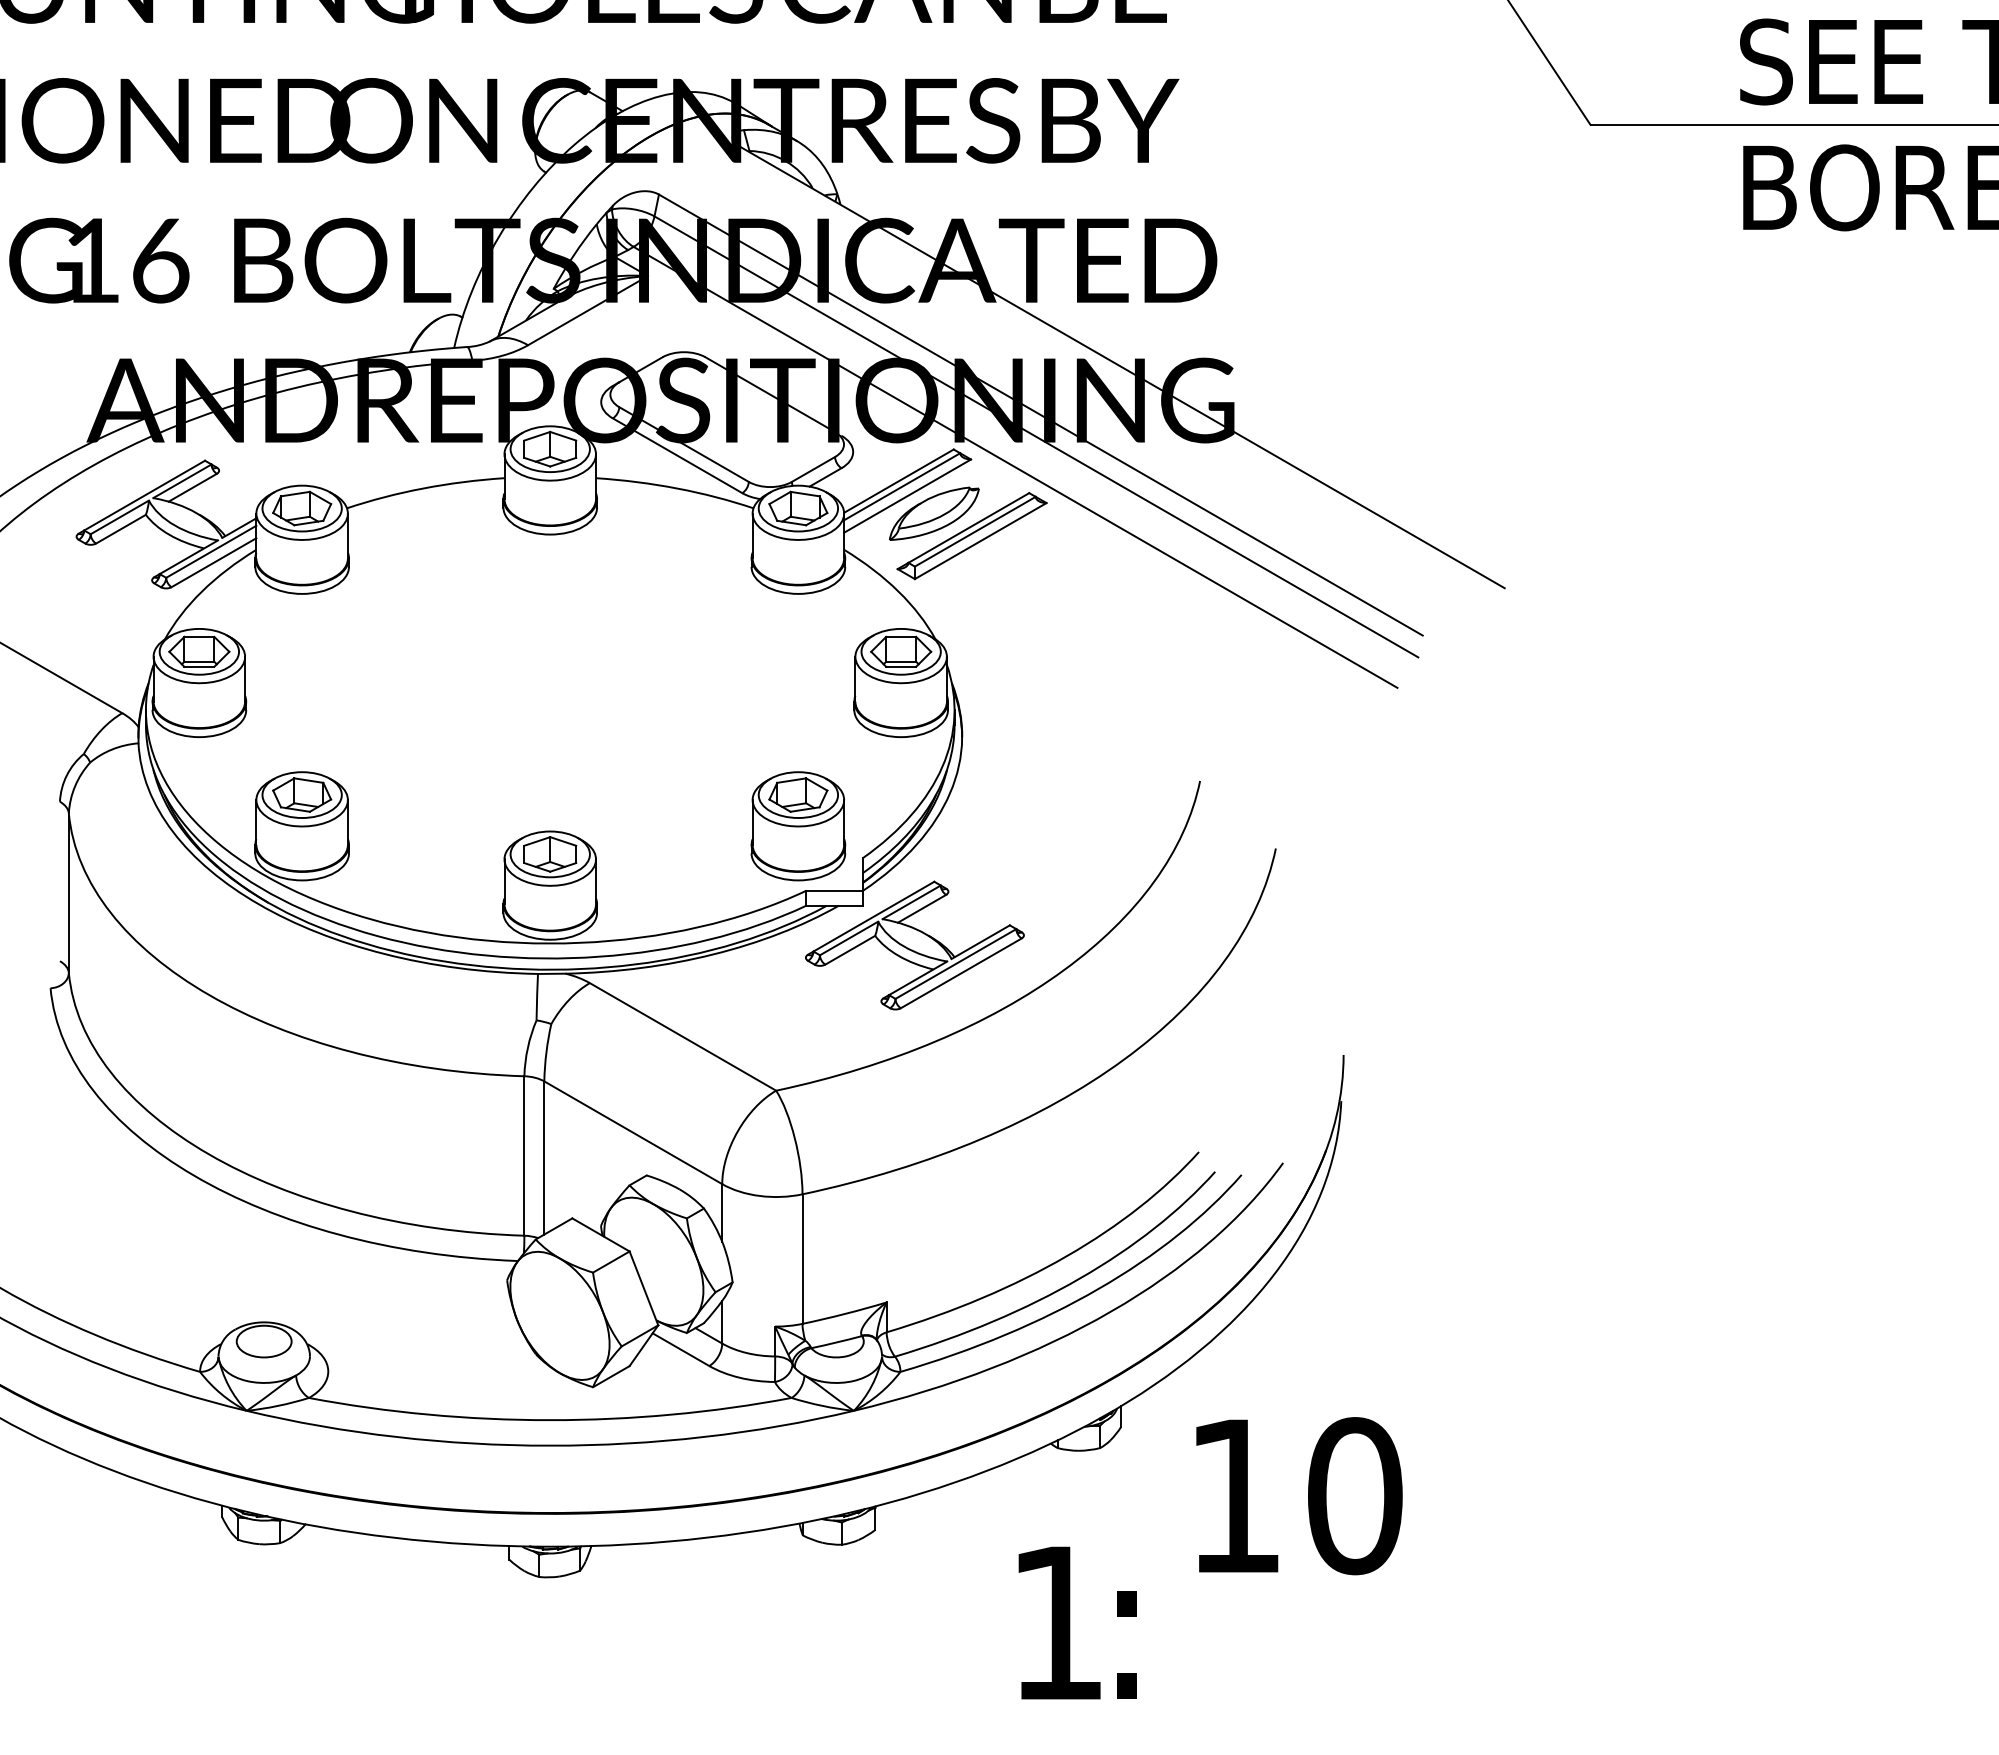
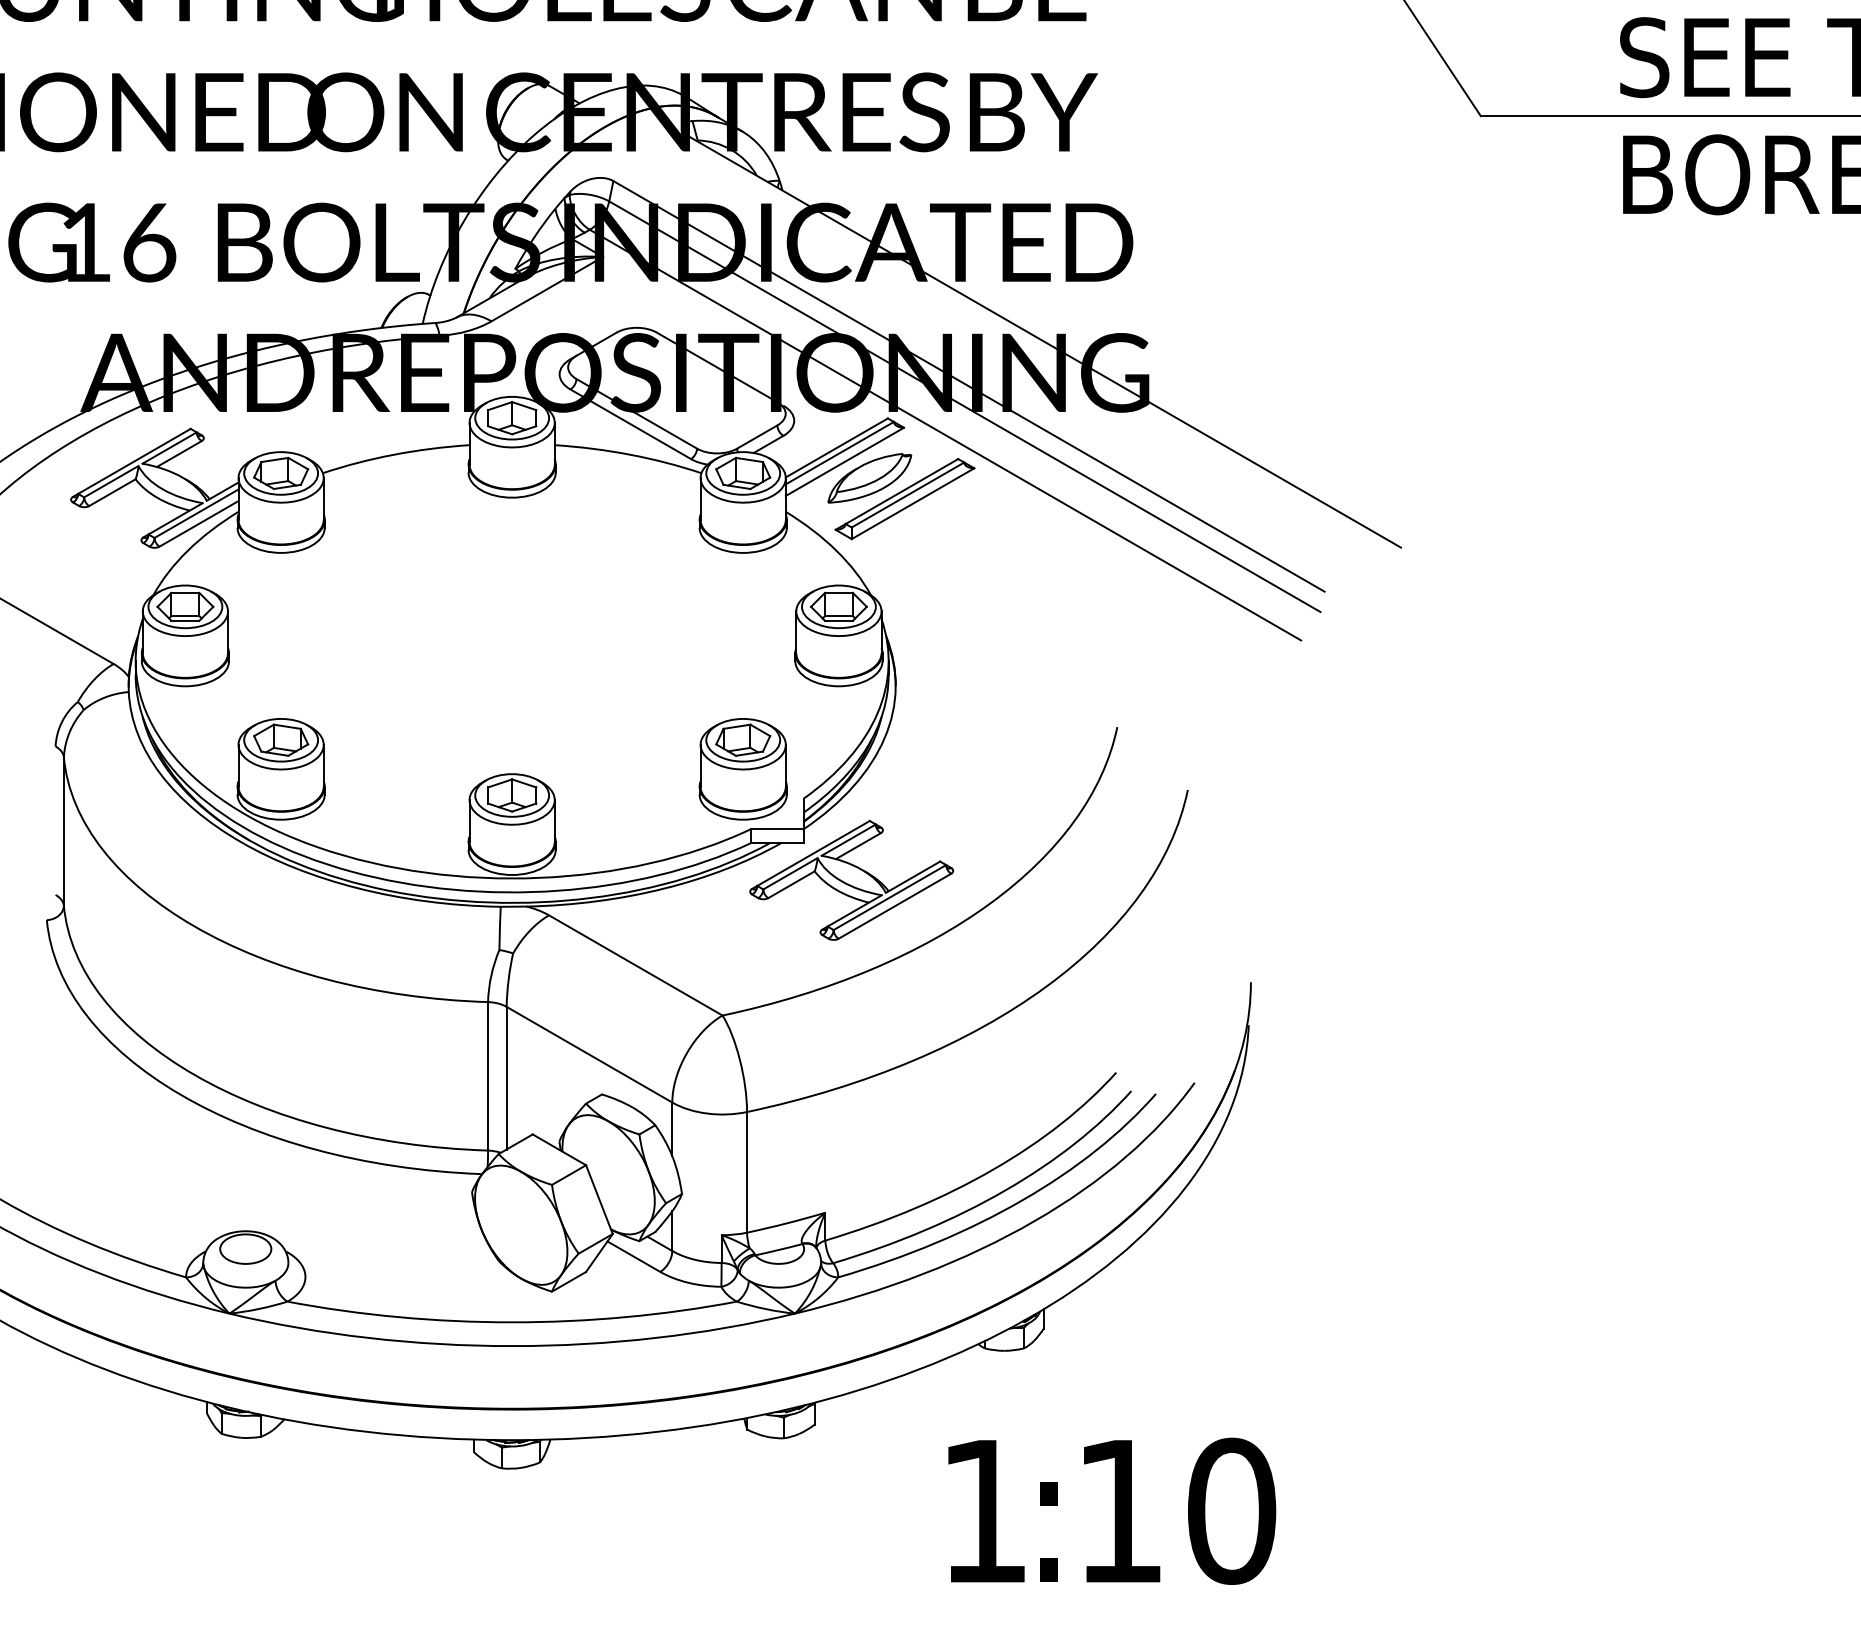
text: (1299, 1496) -> (1180, 1511), moved

